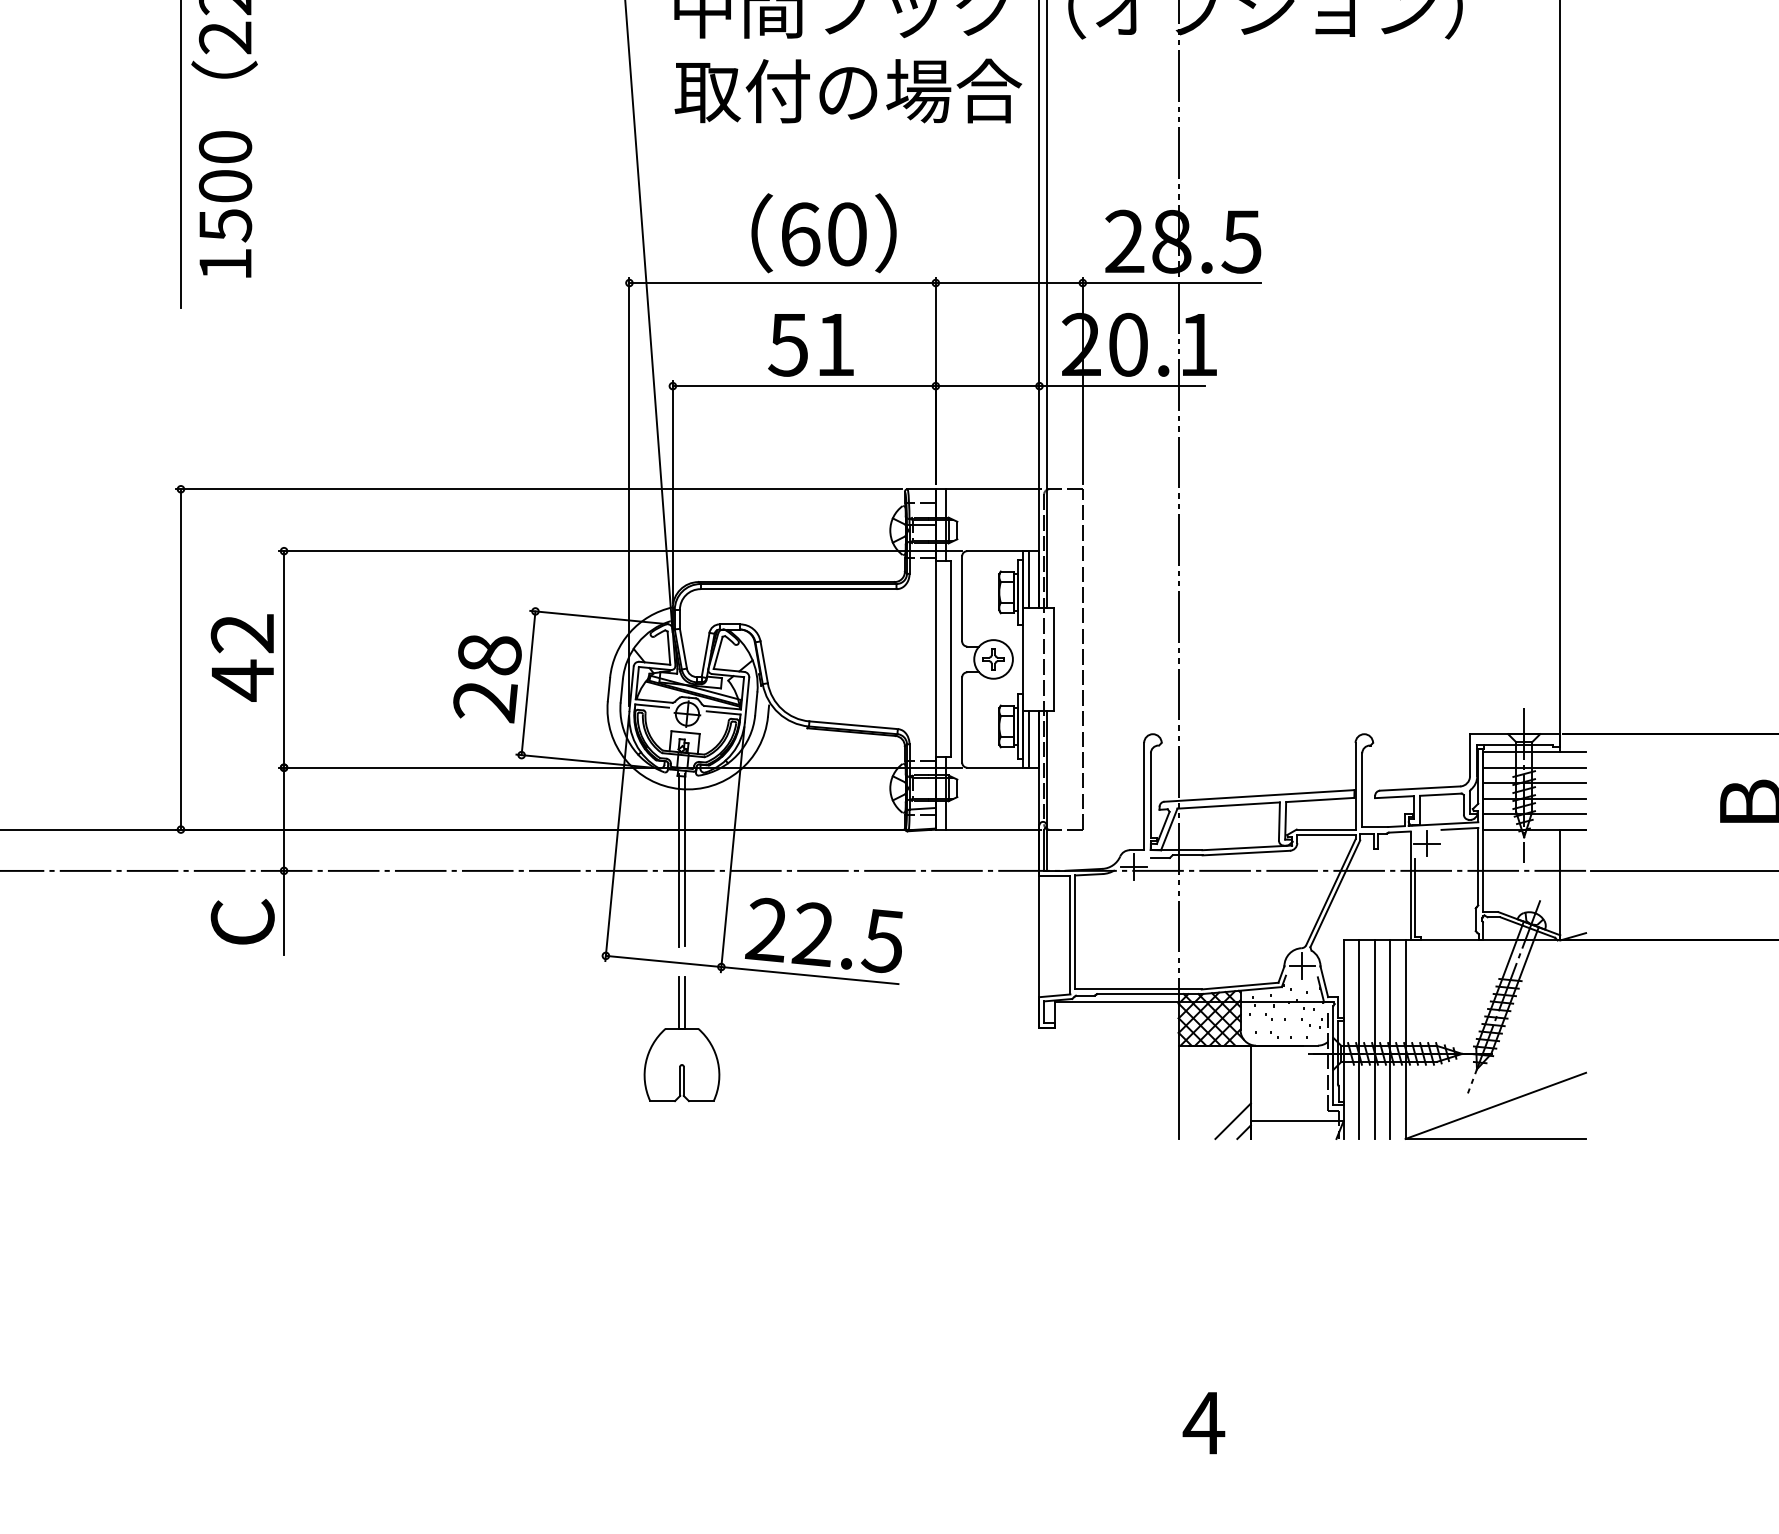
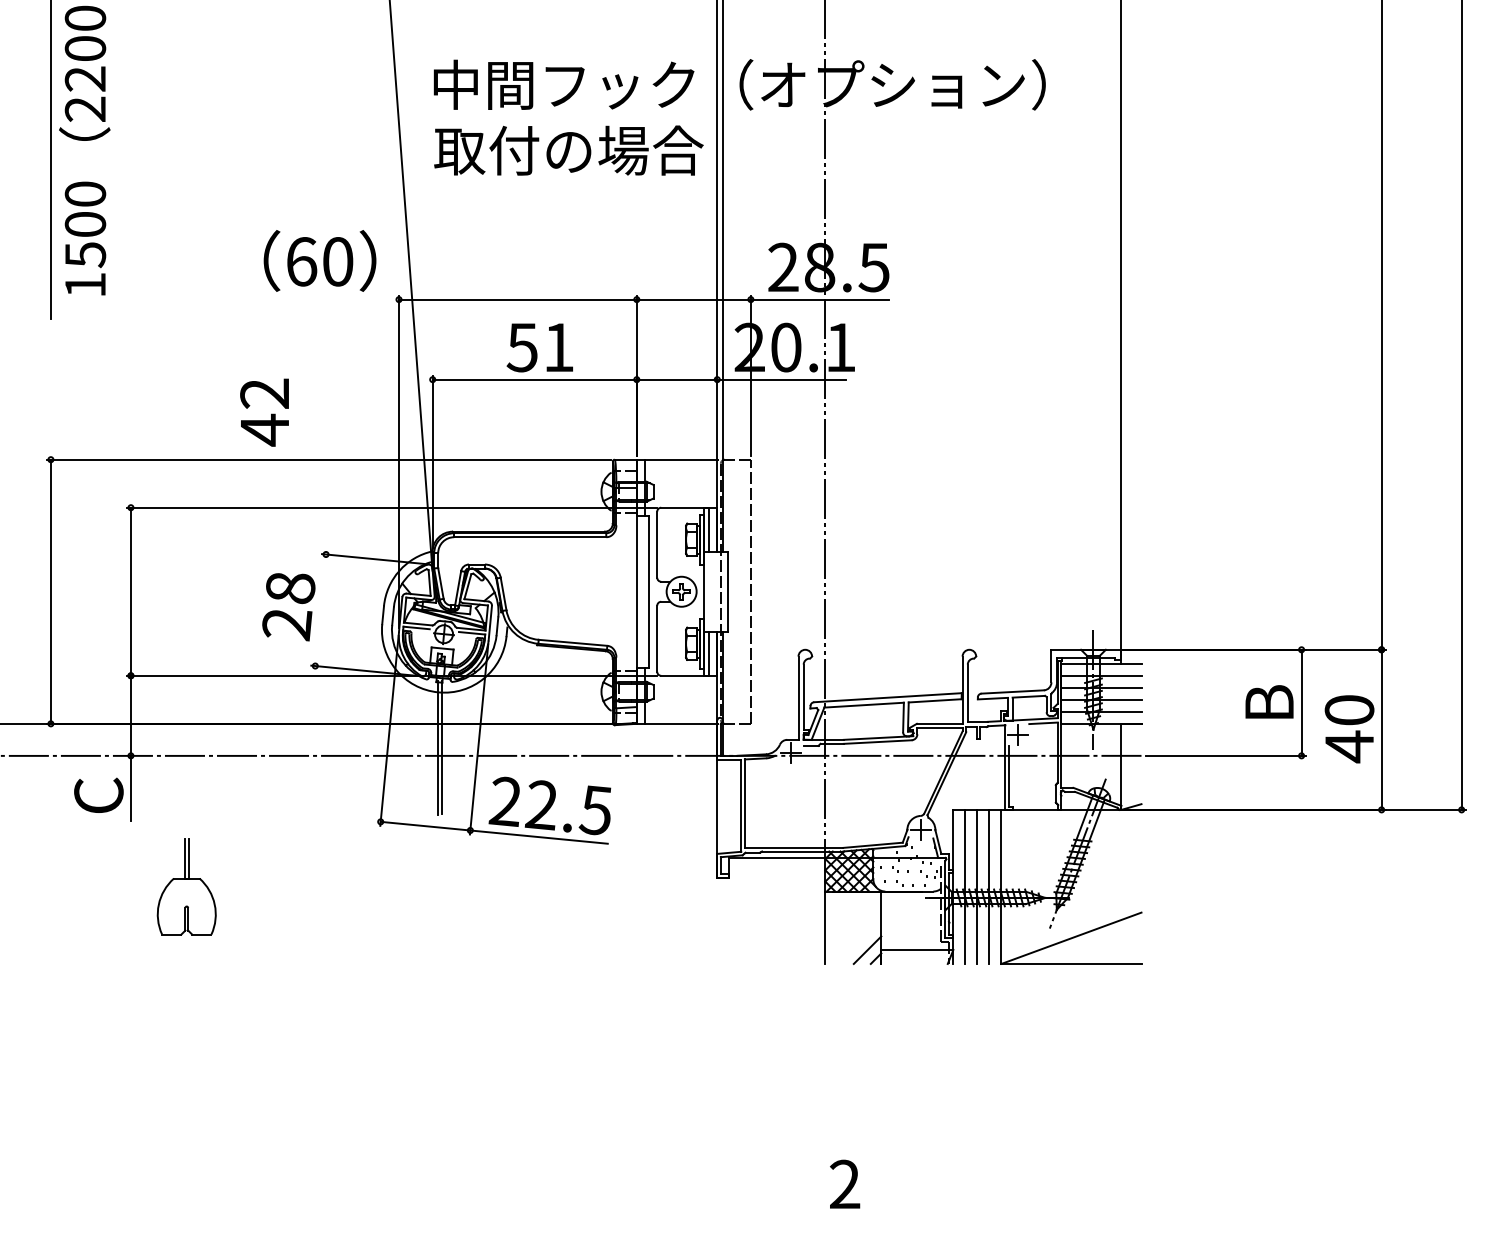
text: (823, 232) -> (319, 260), moved
text: (242, 657) -> (264, 412), moved
line: (528, 683) -> (320, 610), removed
part: (681, 1039) -> (186, 886), moved
text: (1203, 1421) -> (844, 1183), 4 -> 2

